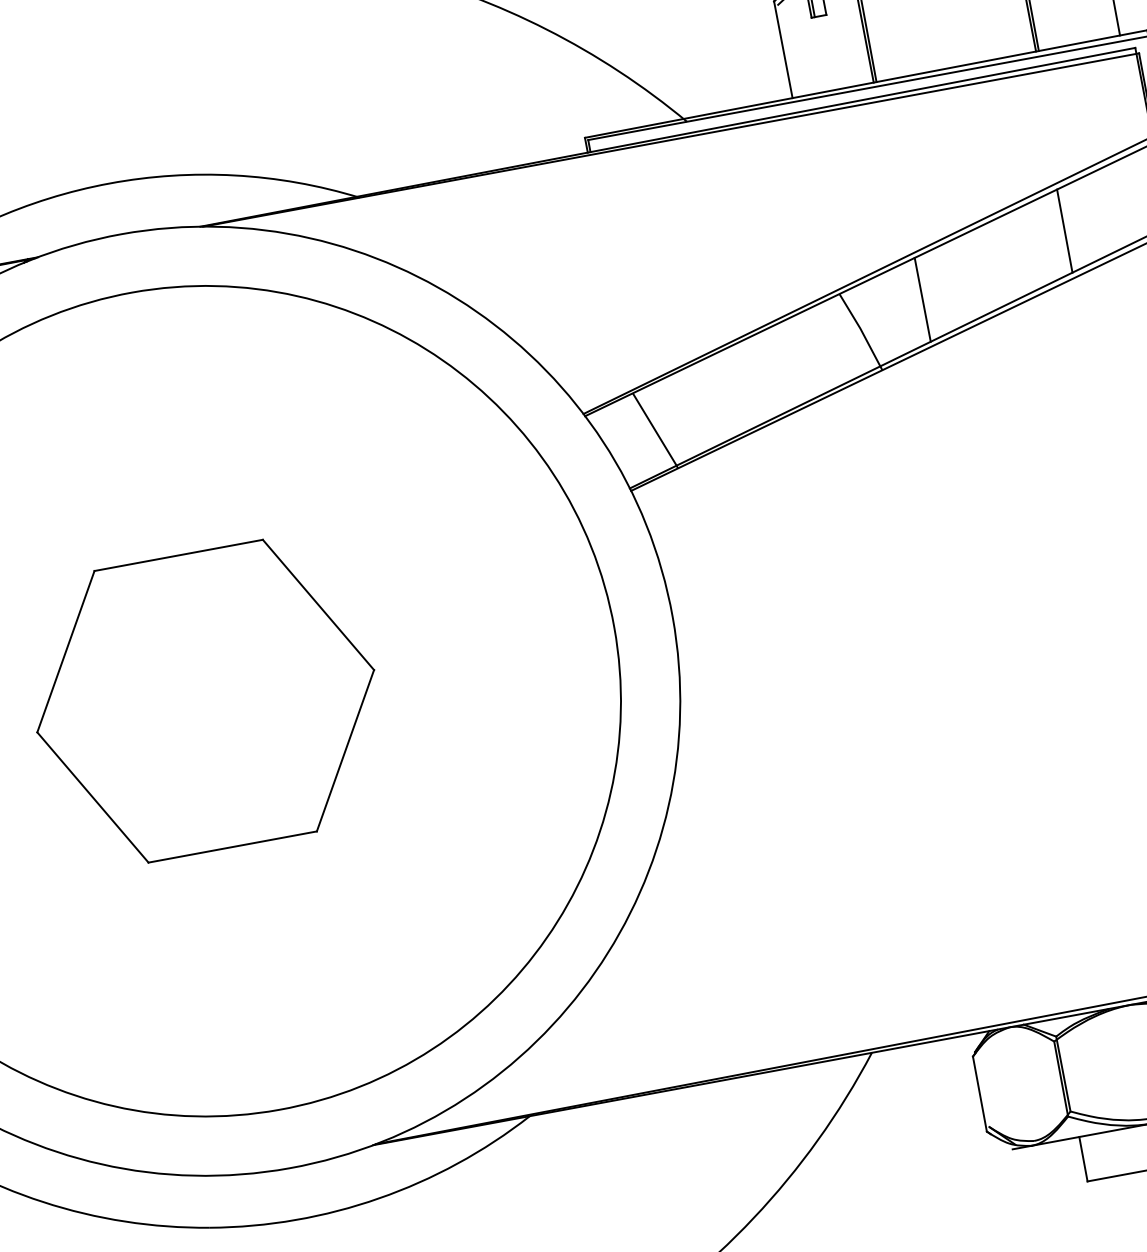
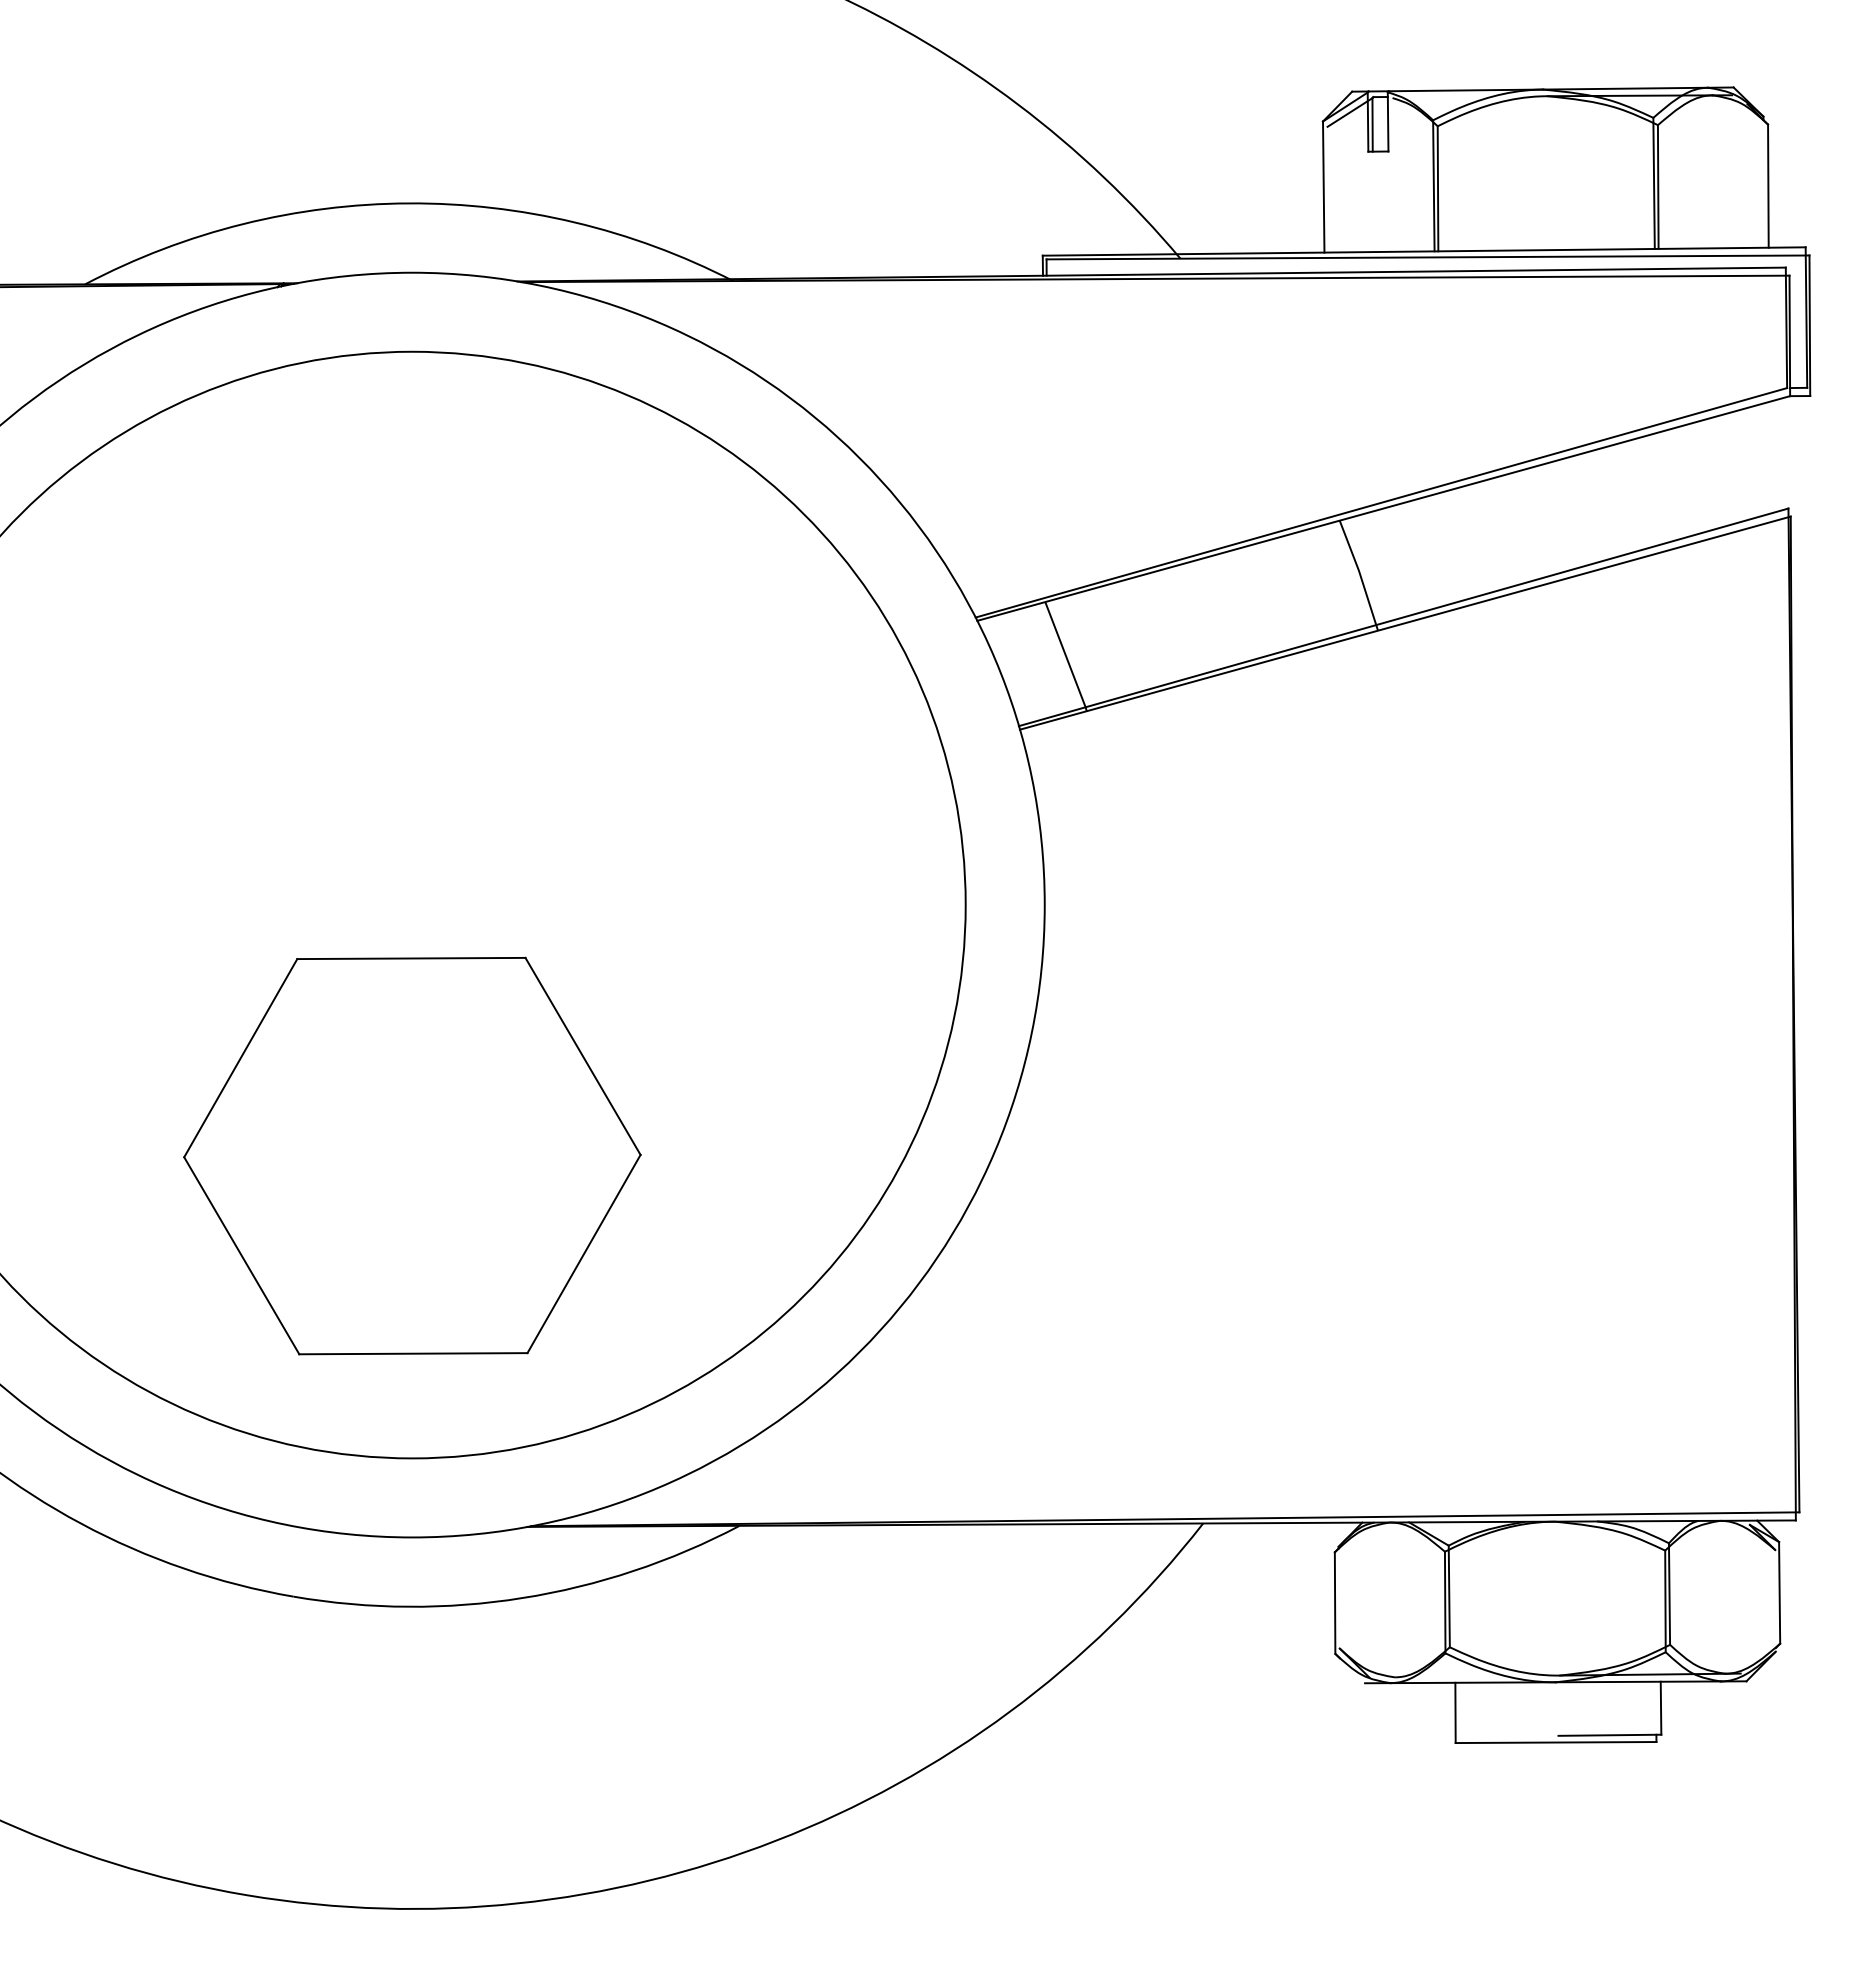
line: (1064, 230) -> (1649, 490), removed
line: (922, 299) -> (1447, 547), removed
part: (205, 700) -> (412, 1155), moved

